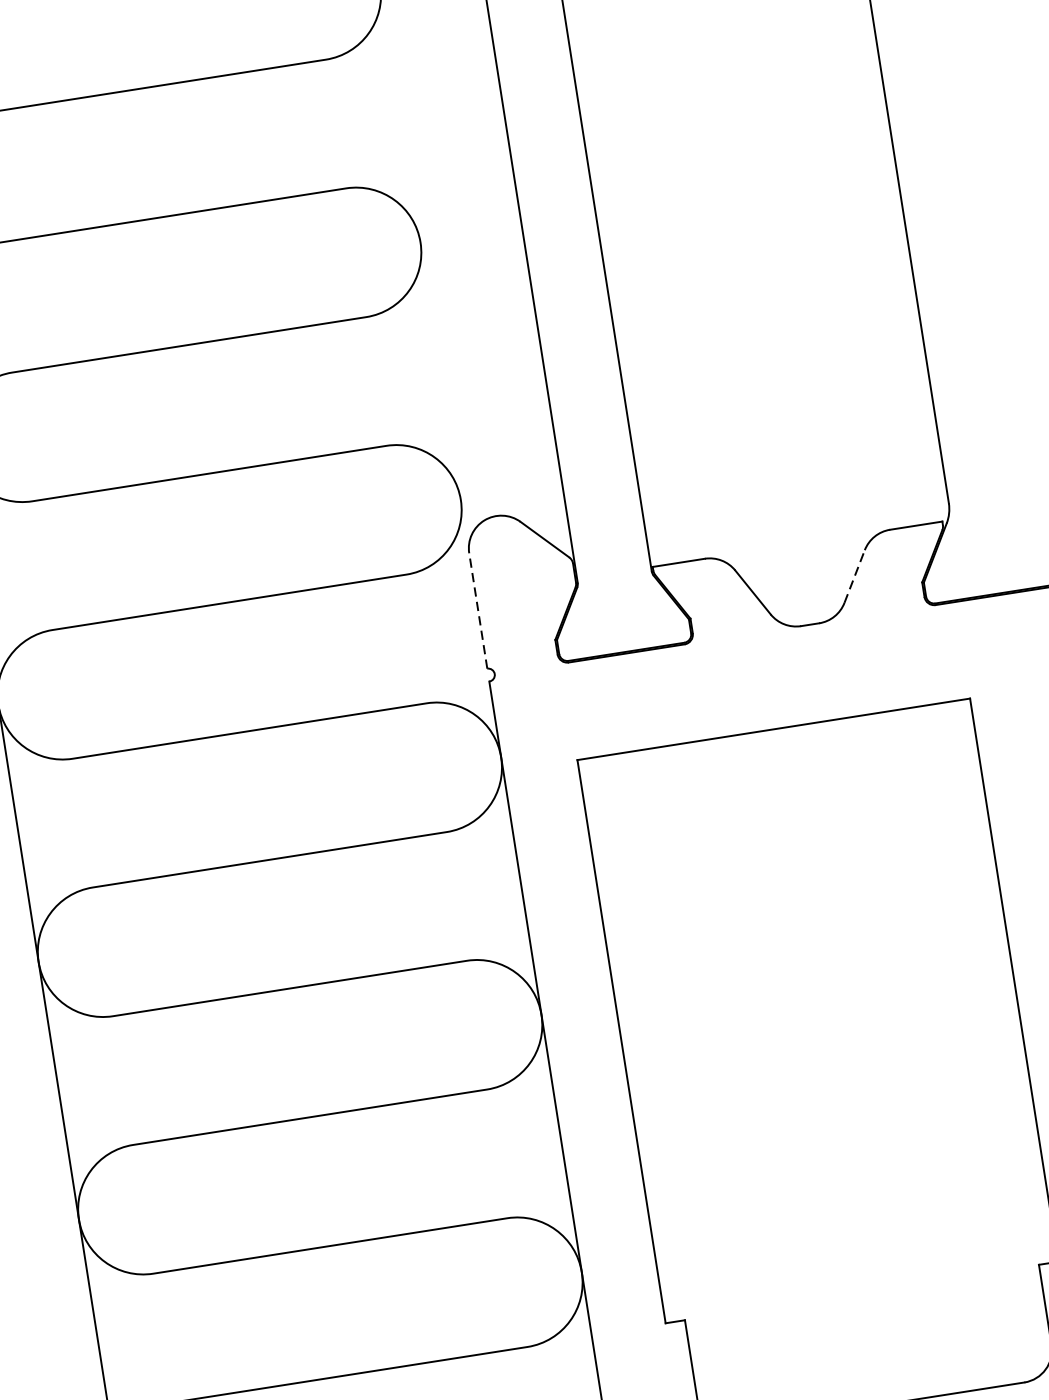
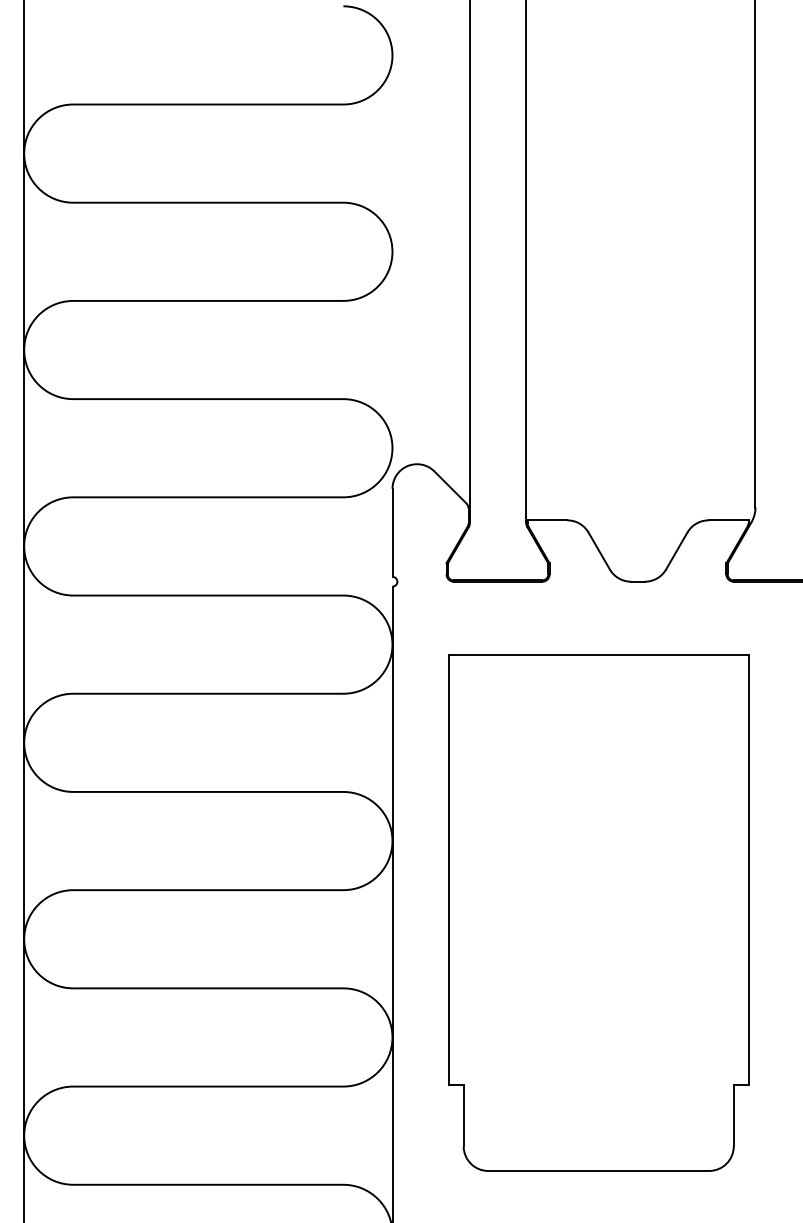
line: (855, 575) -> (677, 550), dashed -> solid
line: (478, 610) -> (392, 532), dashed -> solid

